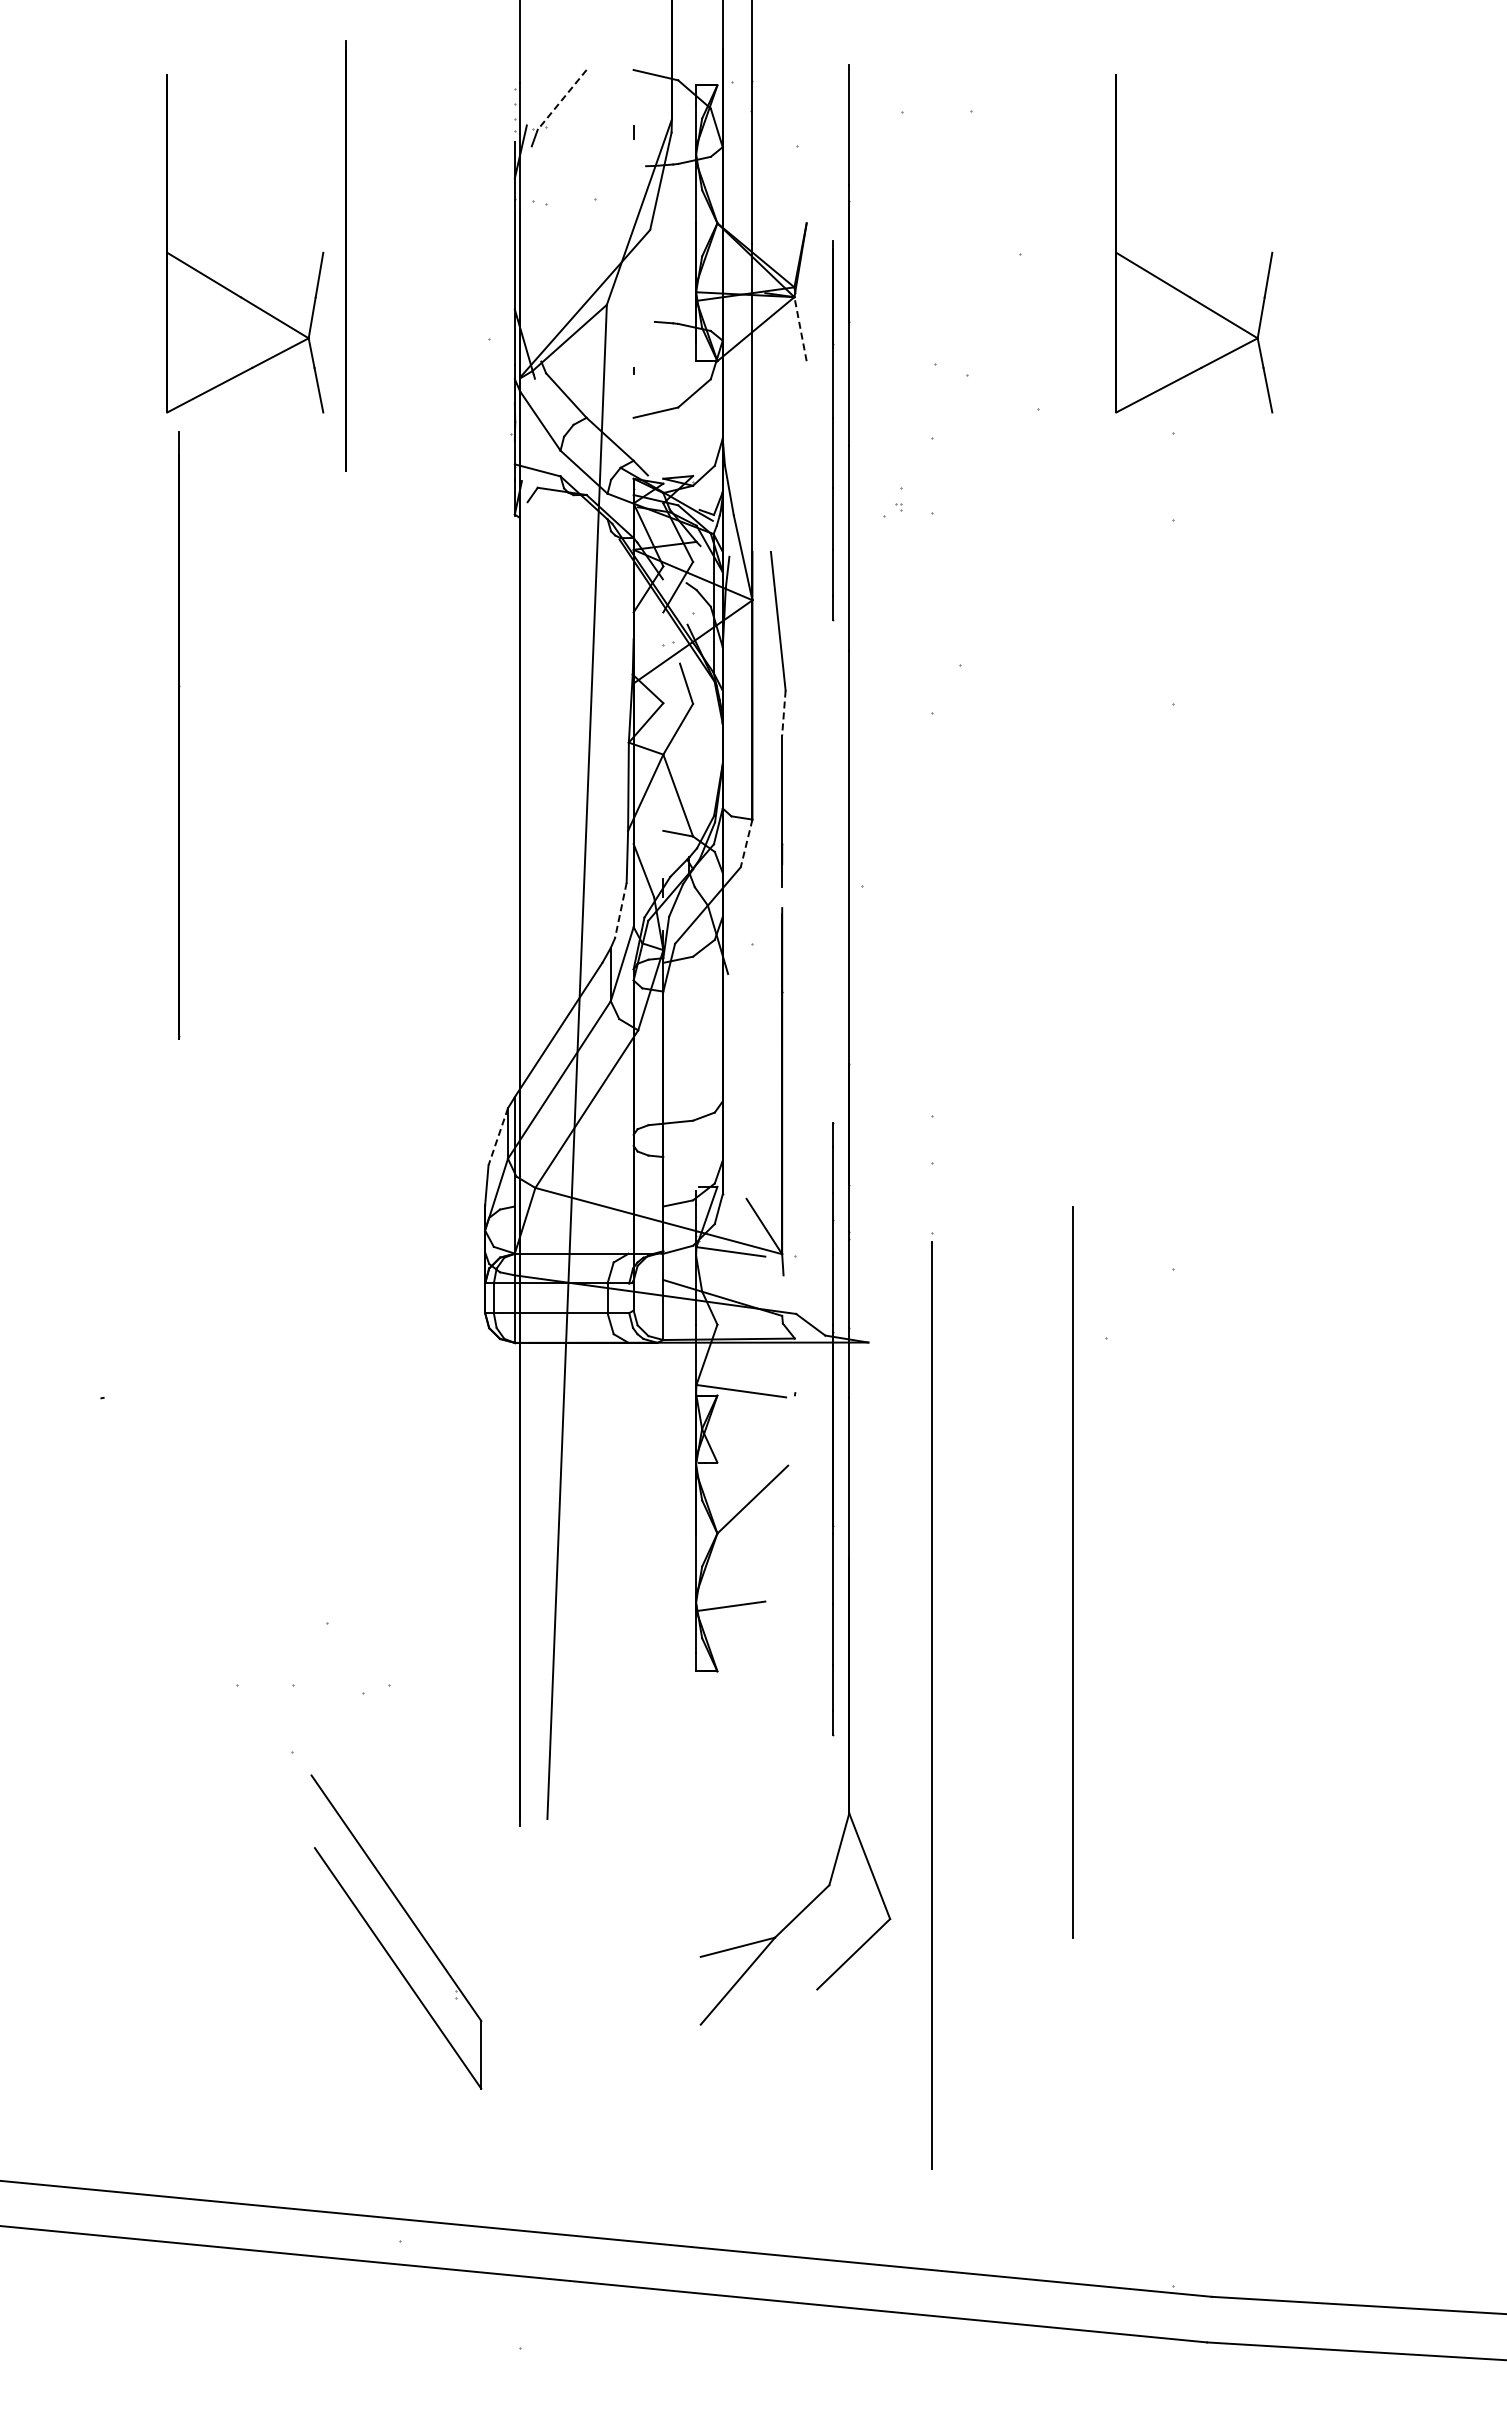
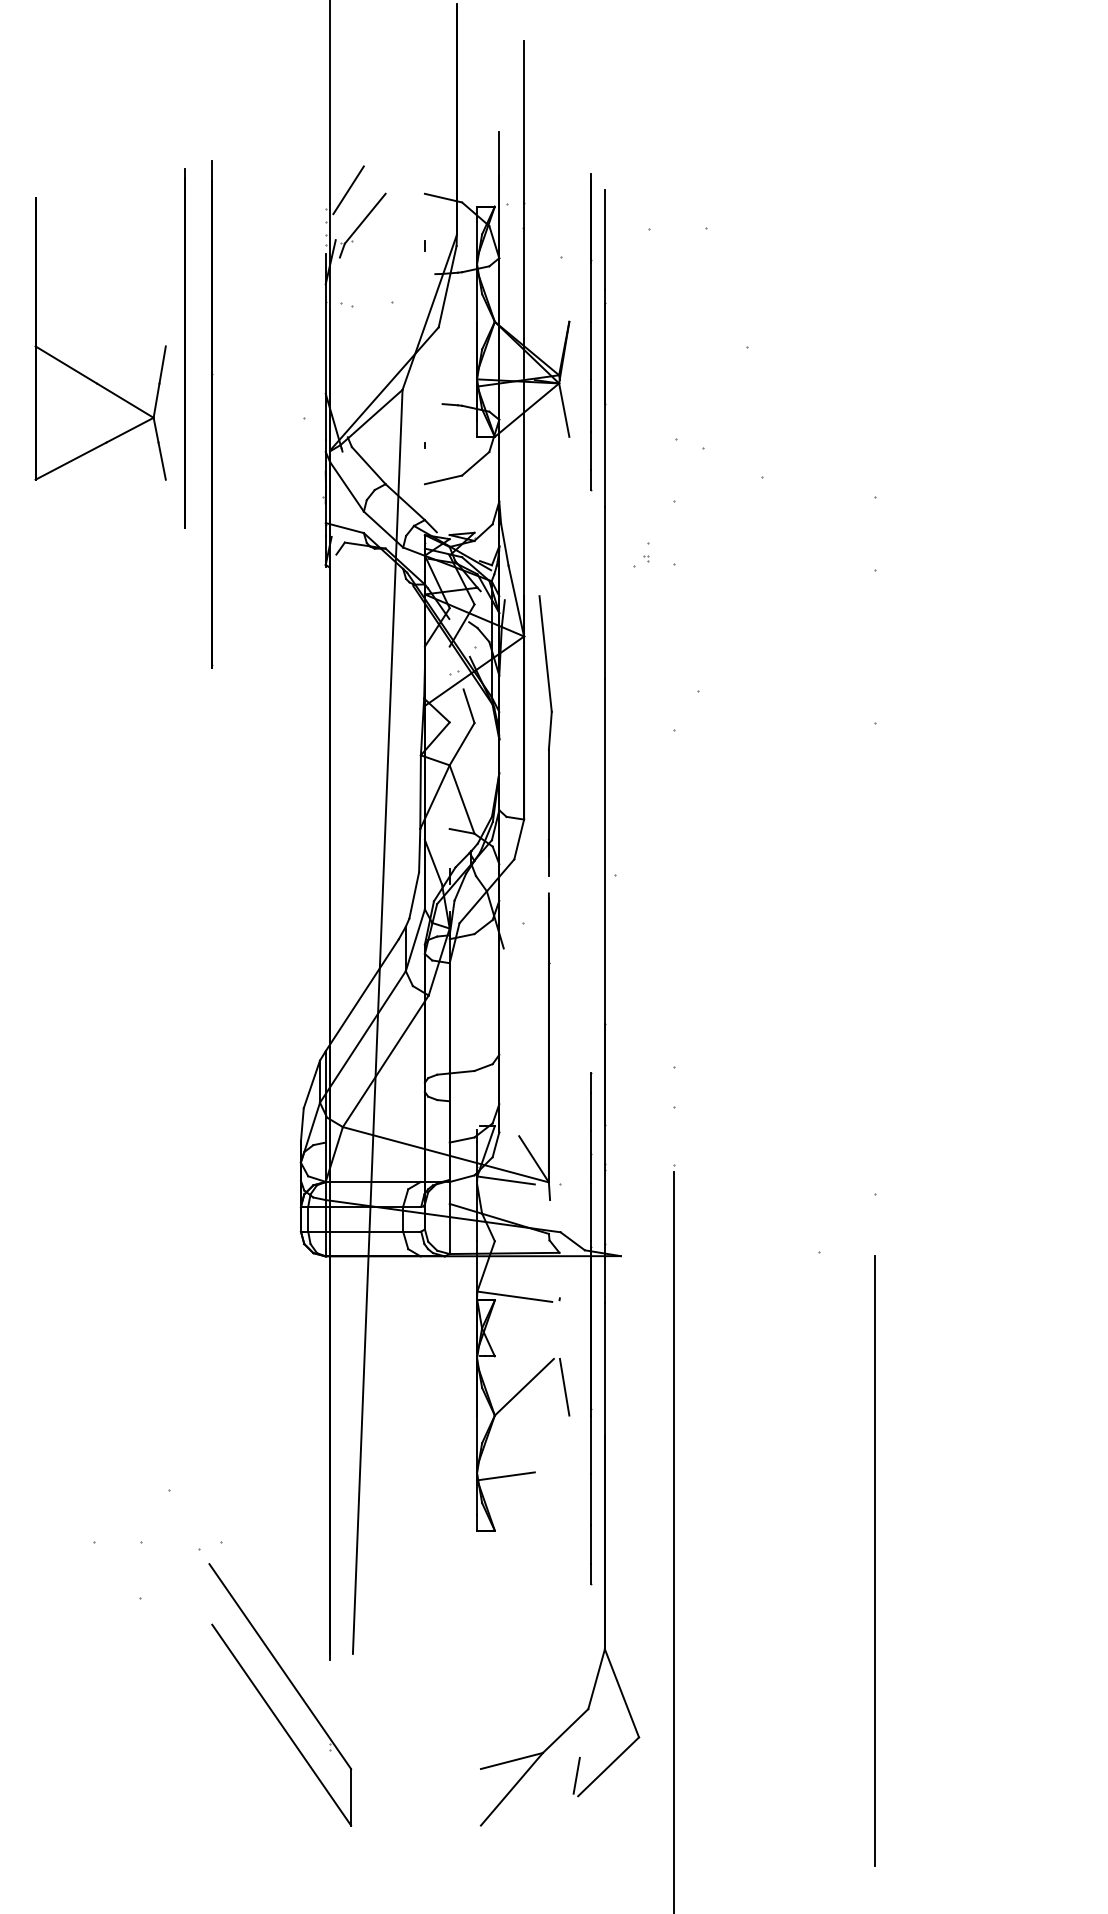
line: (542, 65) -> (348, 190), added
line: (562, 99) -> (365, 218), dashed -> solid
part: (1169, 283) -> (872, 372), removed
line: (800, 329) -> (564, 410), dashed -> solid
line: (833, 430) -> (591, 331), moved
line: (783, 713) -> (550, 731), dashed -> solid
line: (179, 735) -> (211, 414), moved
line: (746, 843) -> (519, 839), dashed -> solid
line: (620, 911) -> (413, 896), dashed -> solid
line: (498, 1137) -> (312, 1084), dashed -> solid
line: (800, 1499) -> (564, 1387), added
line: (1072, 1572) -> (874, 1561), moved
part: (410, 1920) -> (292, 1685), moved
line: (815, 1964) -> (576, 1775), added

